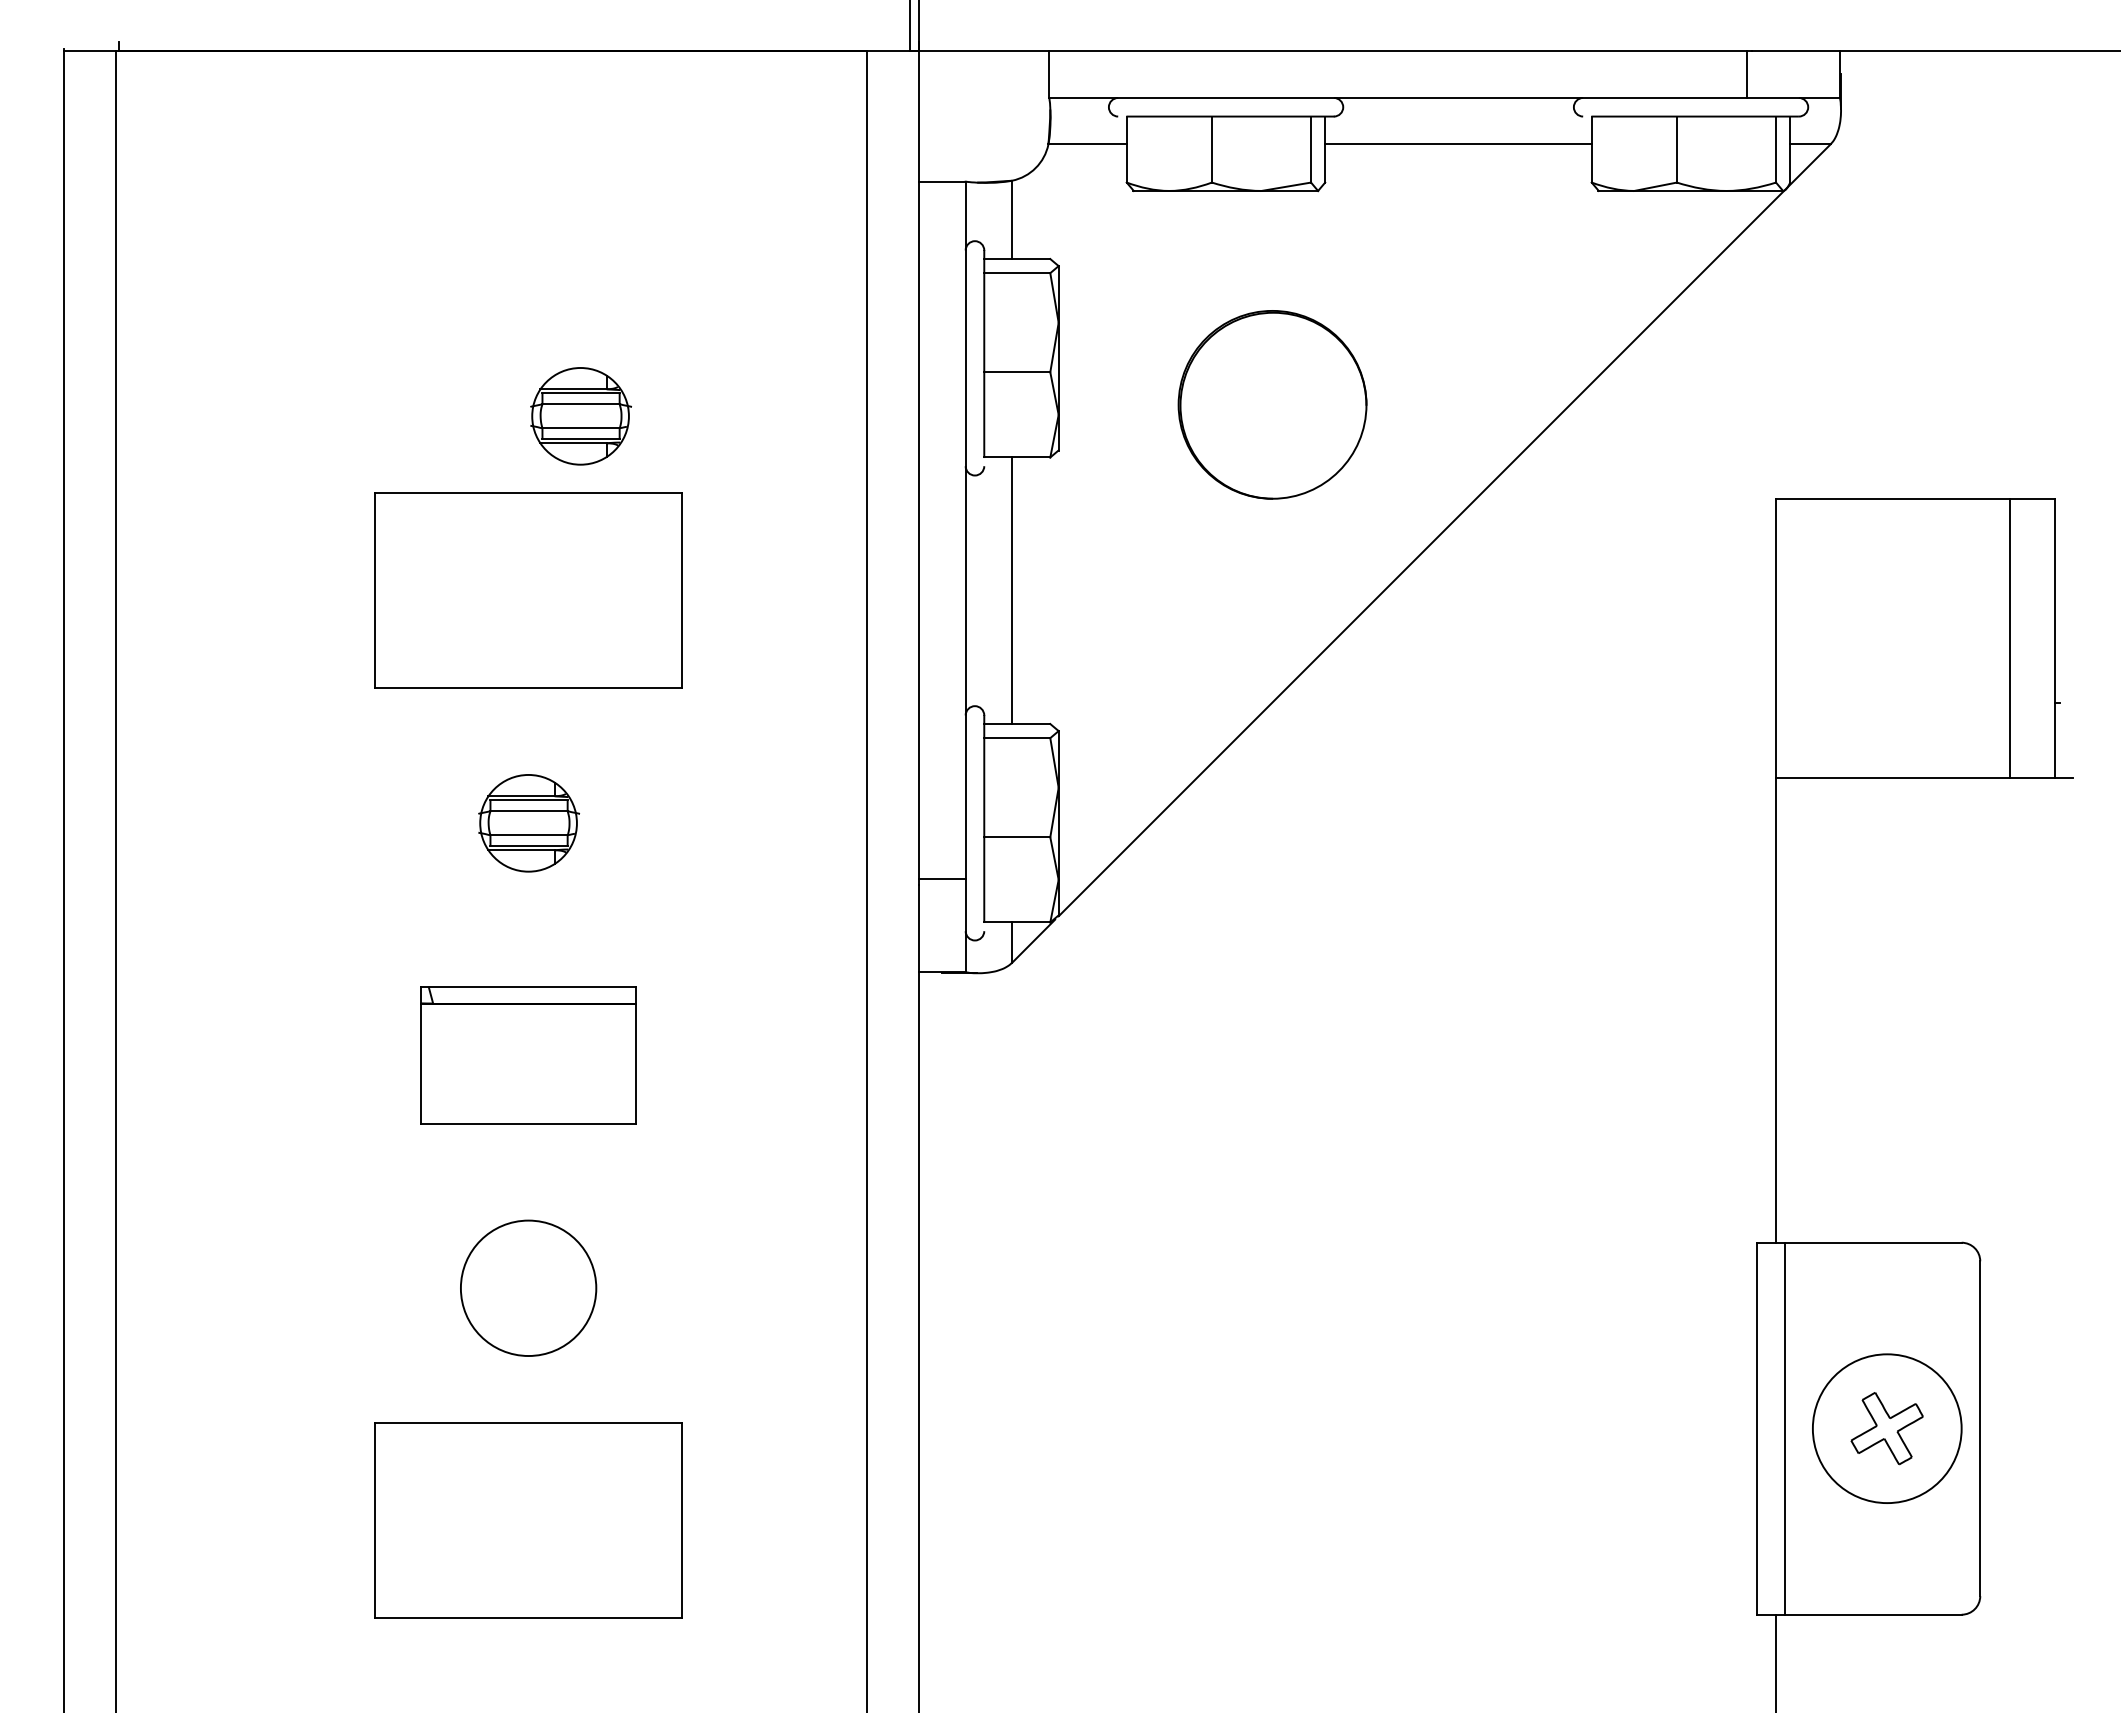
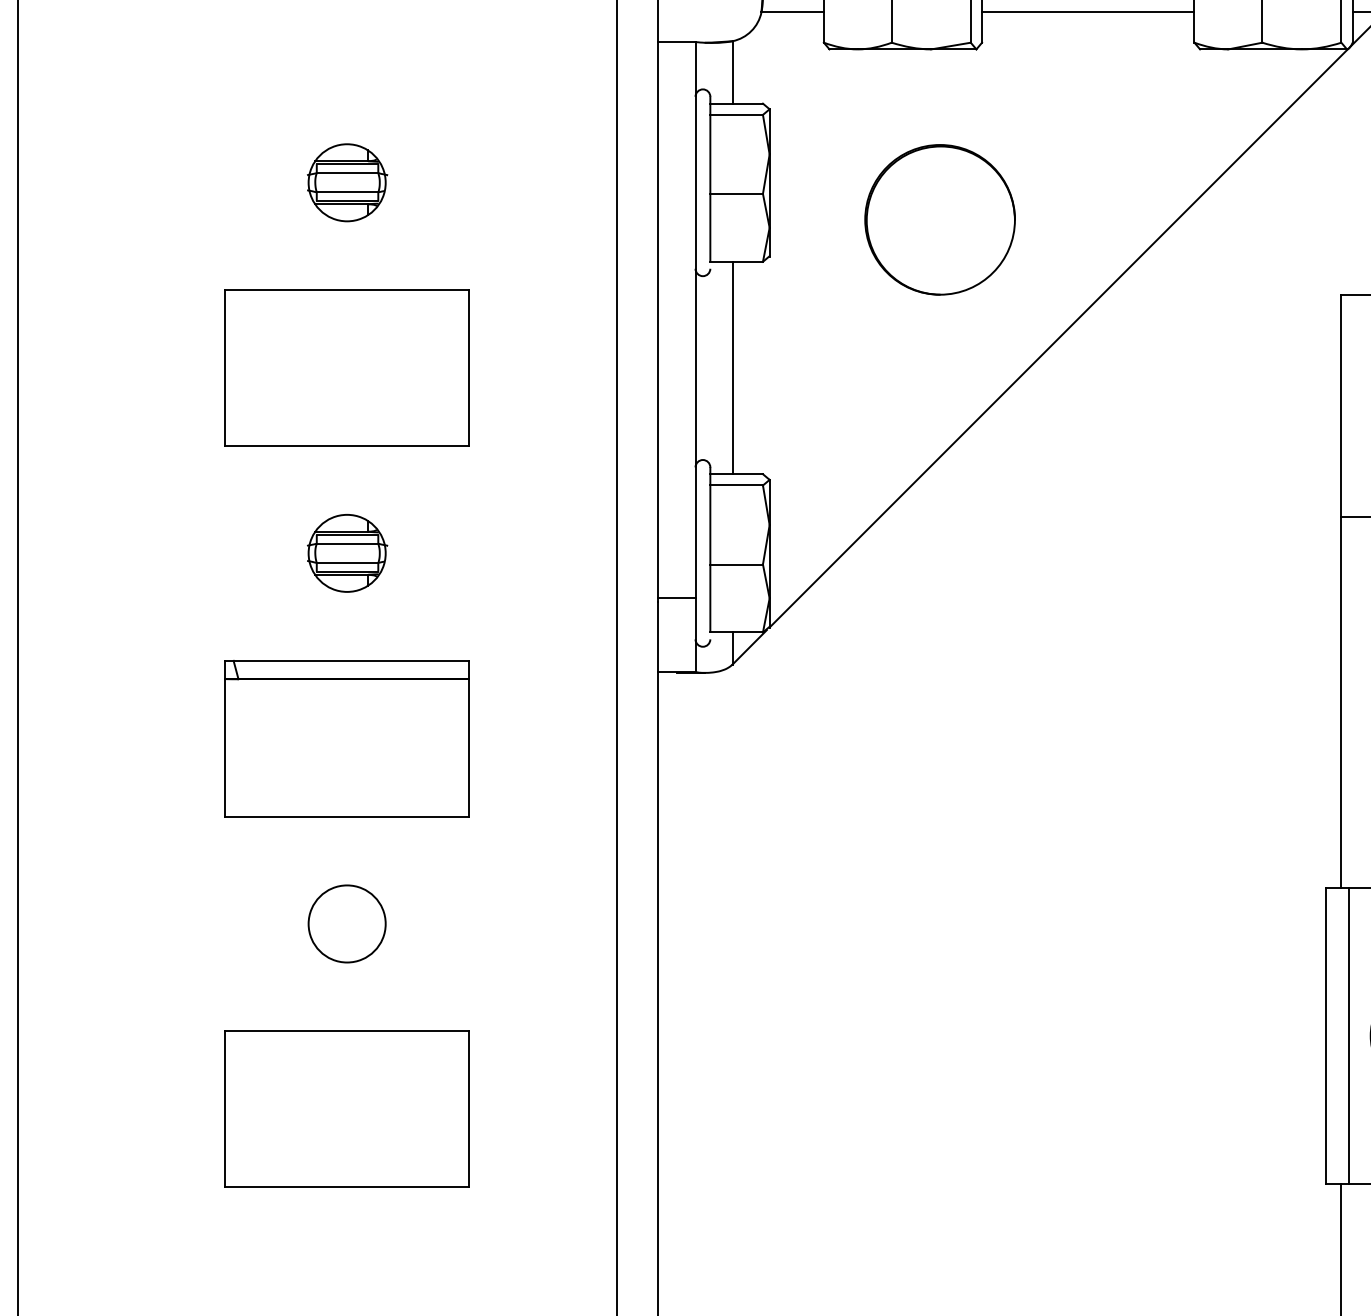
part: (580, 416) -> (347, 182), moved
part: (528, 1055) -> (347, 738), size x1.43
circle: (528, 1287) -> (347, 923), size x0.71

